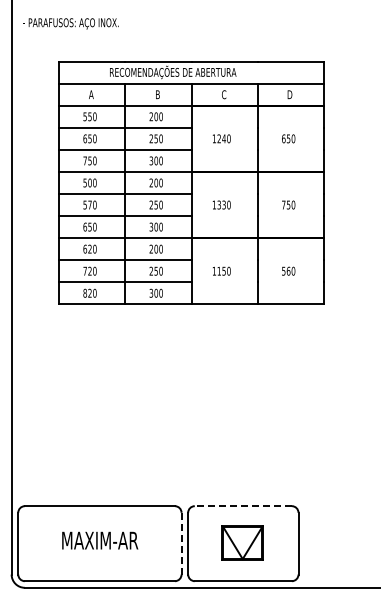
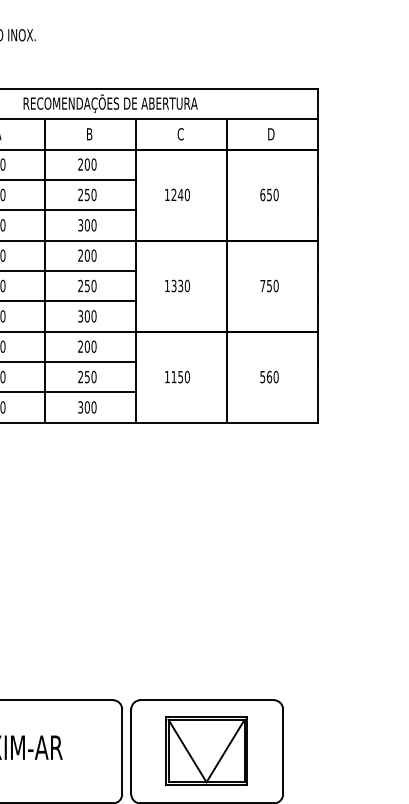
line: (243, 506) -> (207, 700), dashed -> solid
line: (181, 543) -> (122, 751), dashed -> solid
part: (242, 543) -> (206, 751), size x1.43

